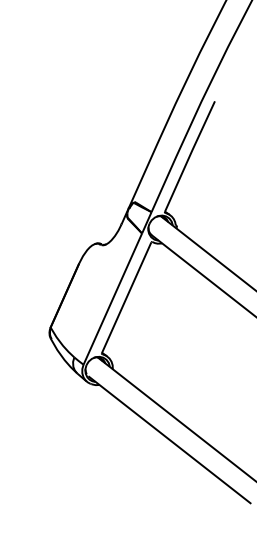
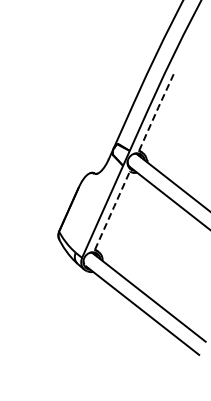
line: (189, 154) -> (156, 110), solid -> dashed
line: (126, 295) -> (112, 209), solid -> dashed

